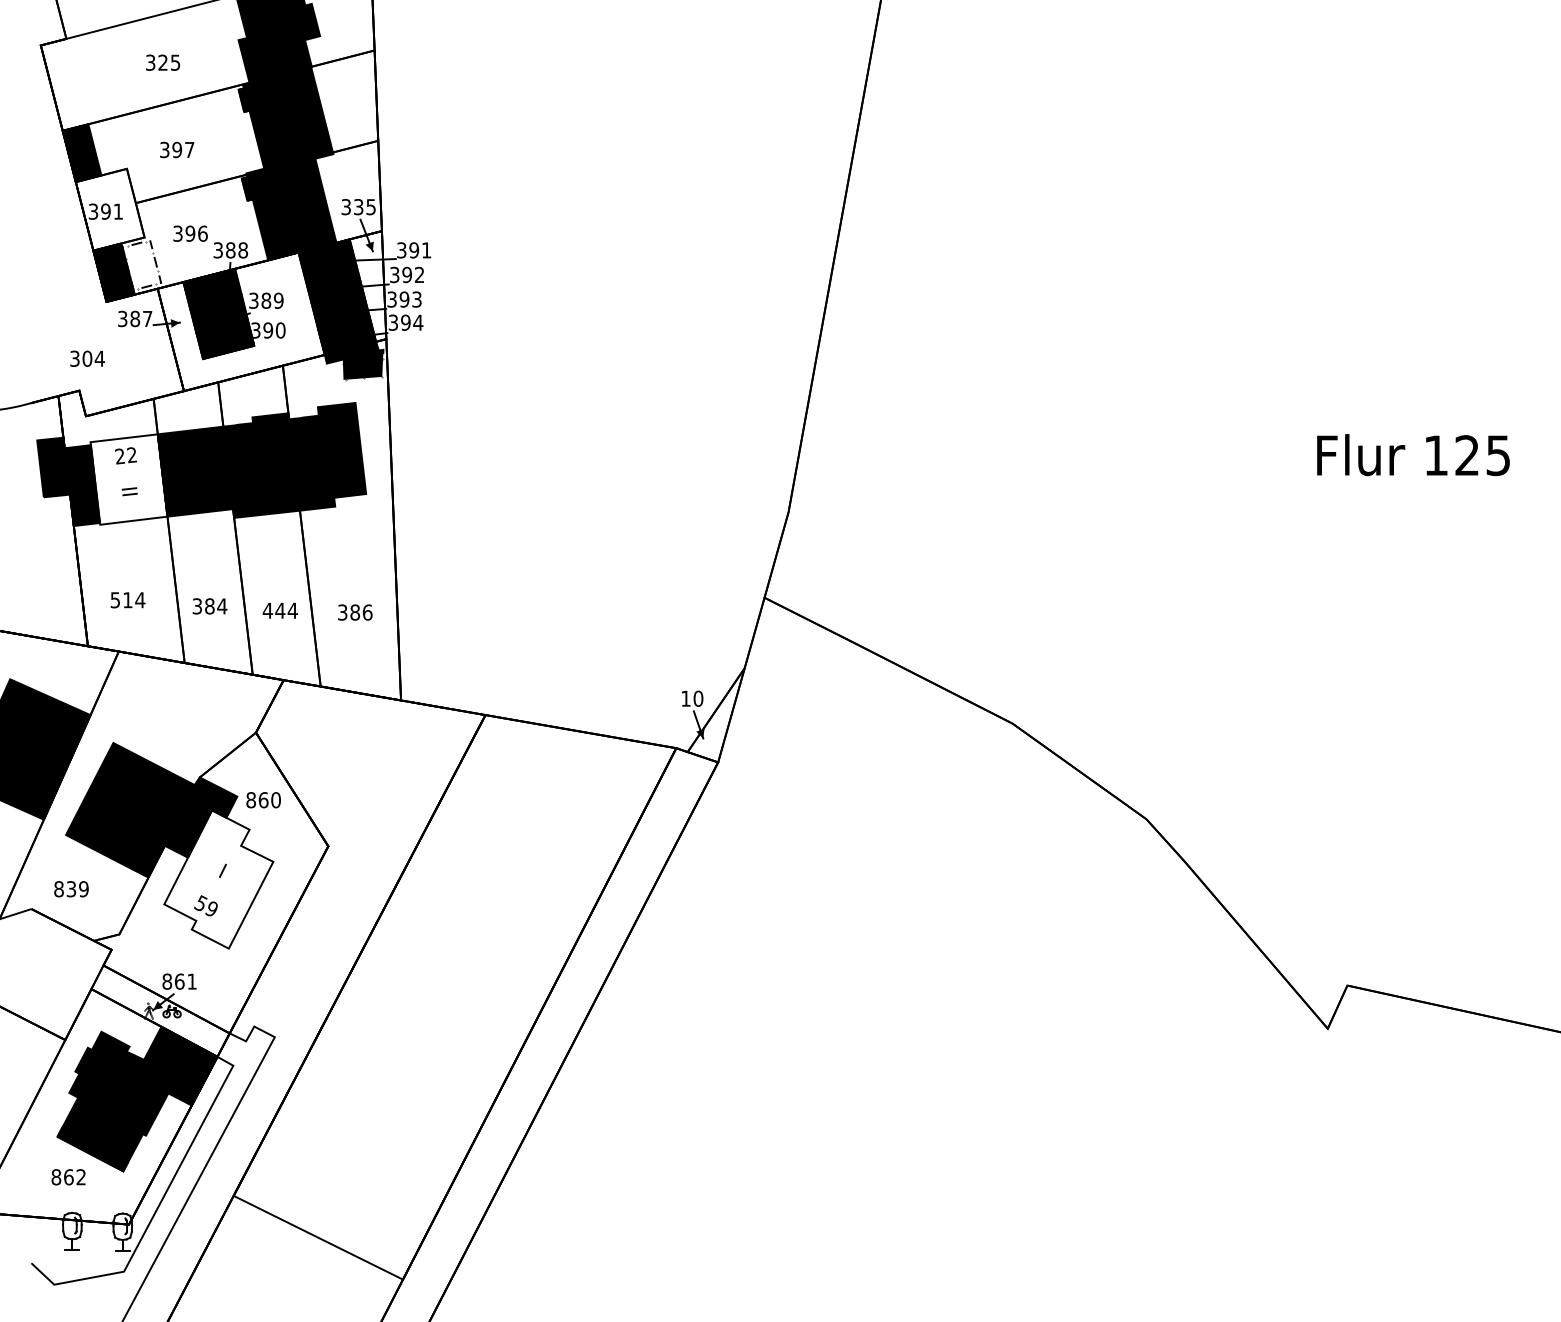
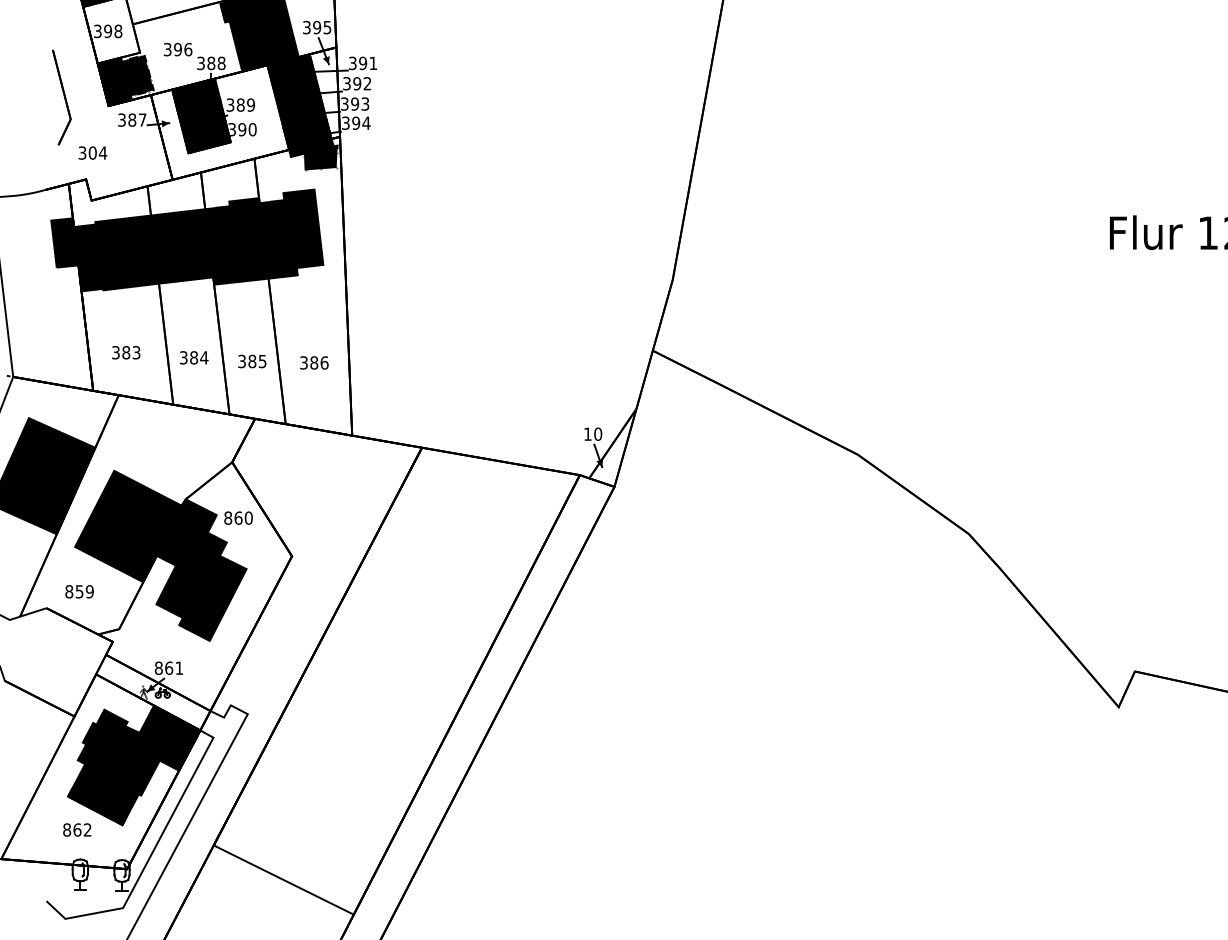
text: (358, 207) -> (317, 27), 335 -> 395
text: (118, 211) -> (118, 31), 391 -> 398
fill: (141, 265) -> (137, 75), added
part: (49, 291) -> (61, 97), added
fill: (128, 479) -> (126, 252), added
text: (128, 600) -> (126, 352), 514 -> 383
text: (279, 610) -> (251, 361), 444 -> 385
fill: (218, 879) -> (201, 583), added
text: (71, 888) -> (79, 591), 839 -> 859

